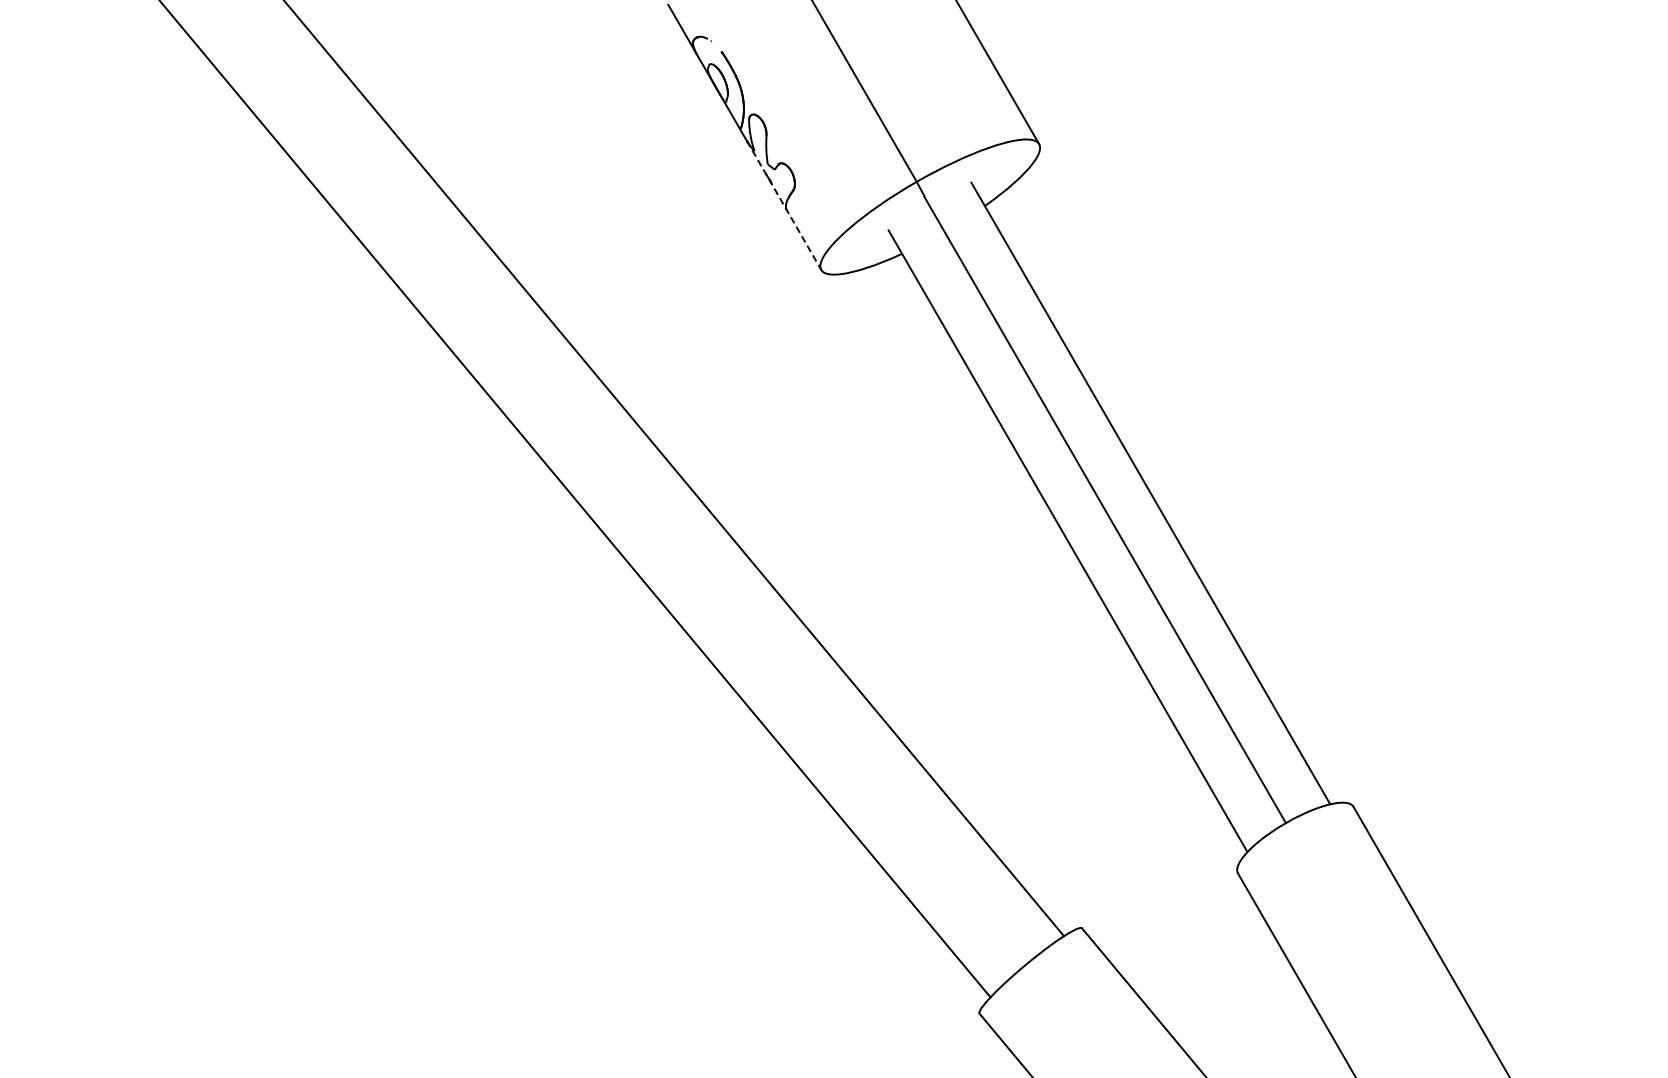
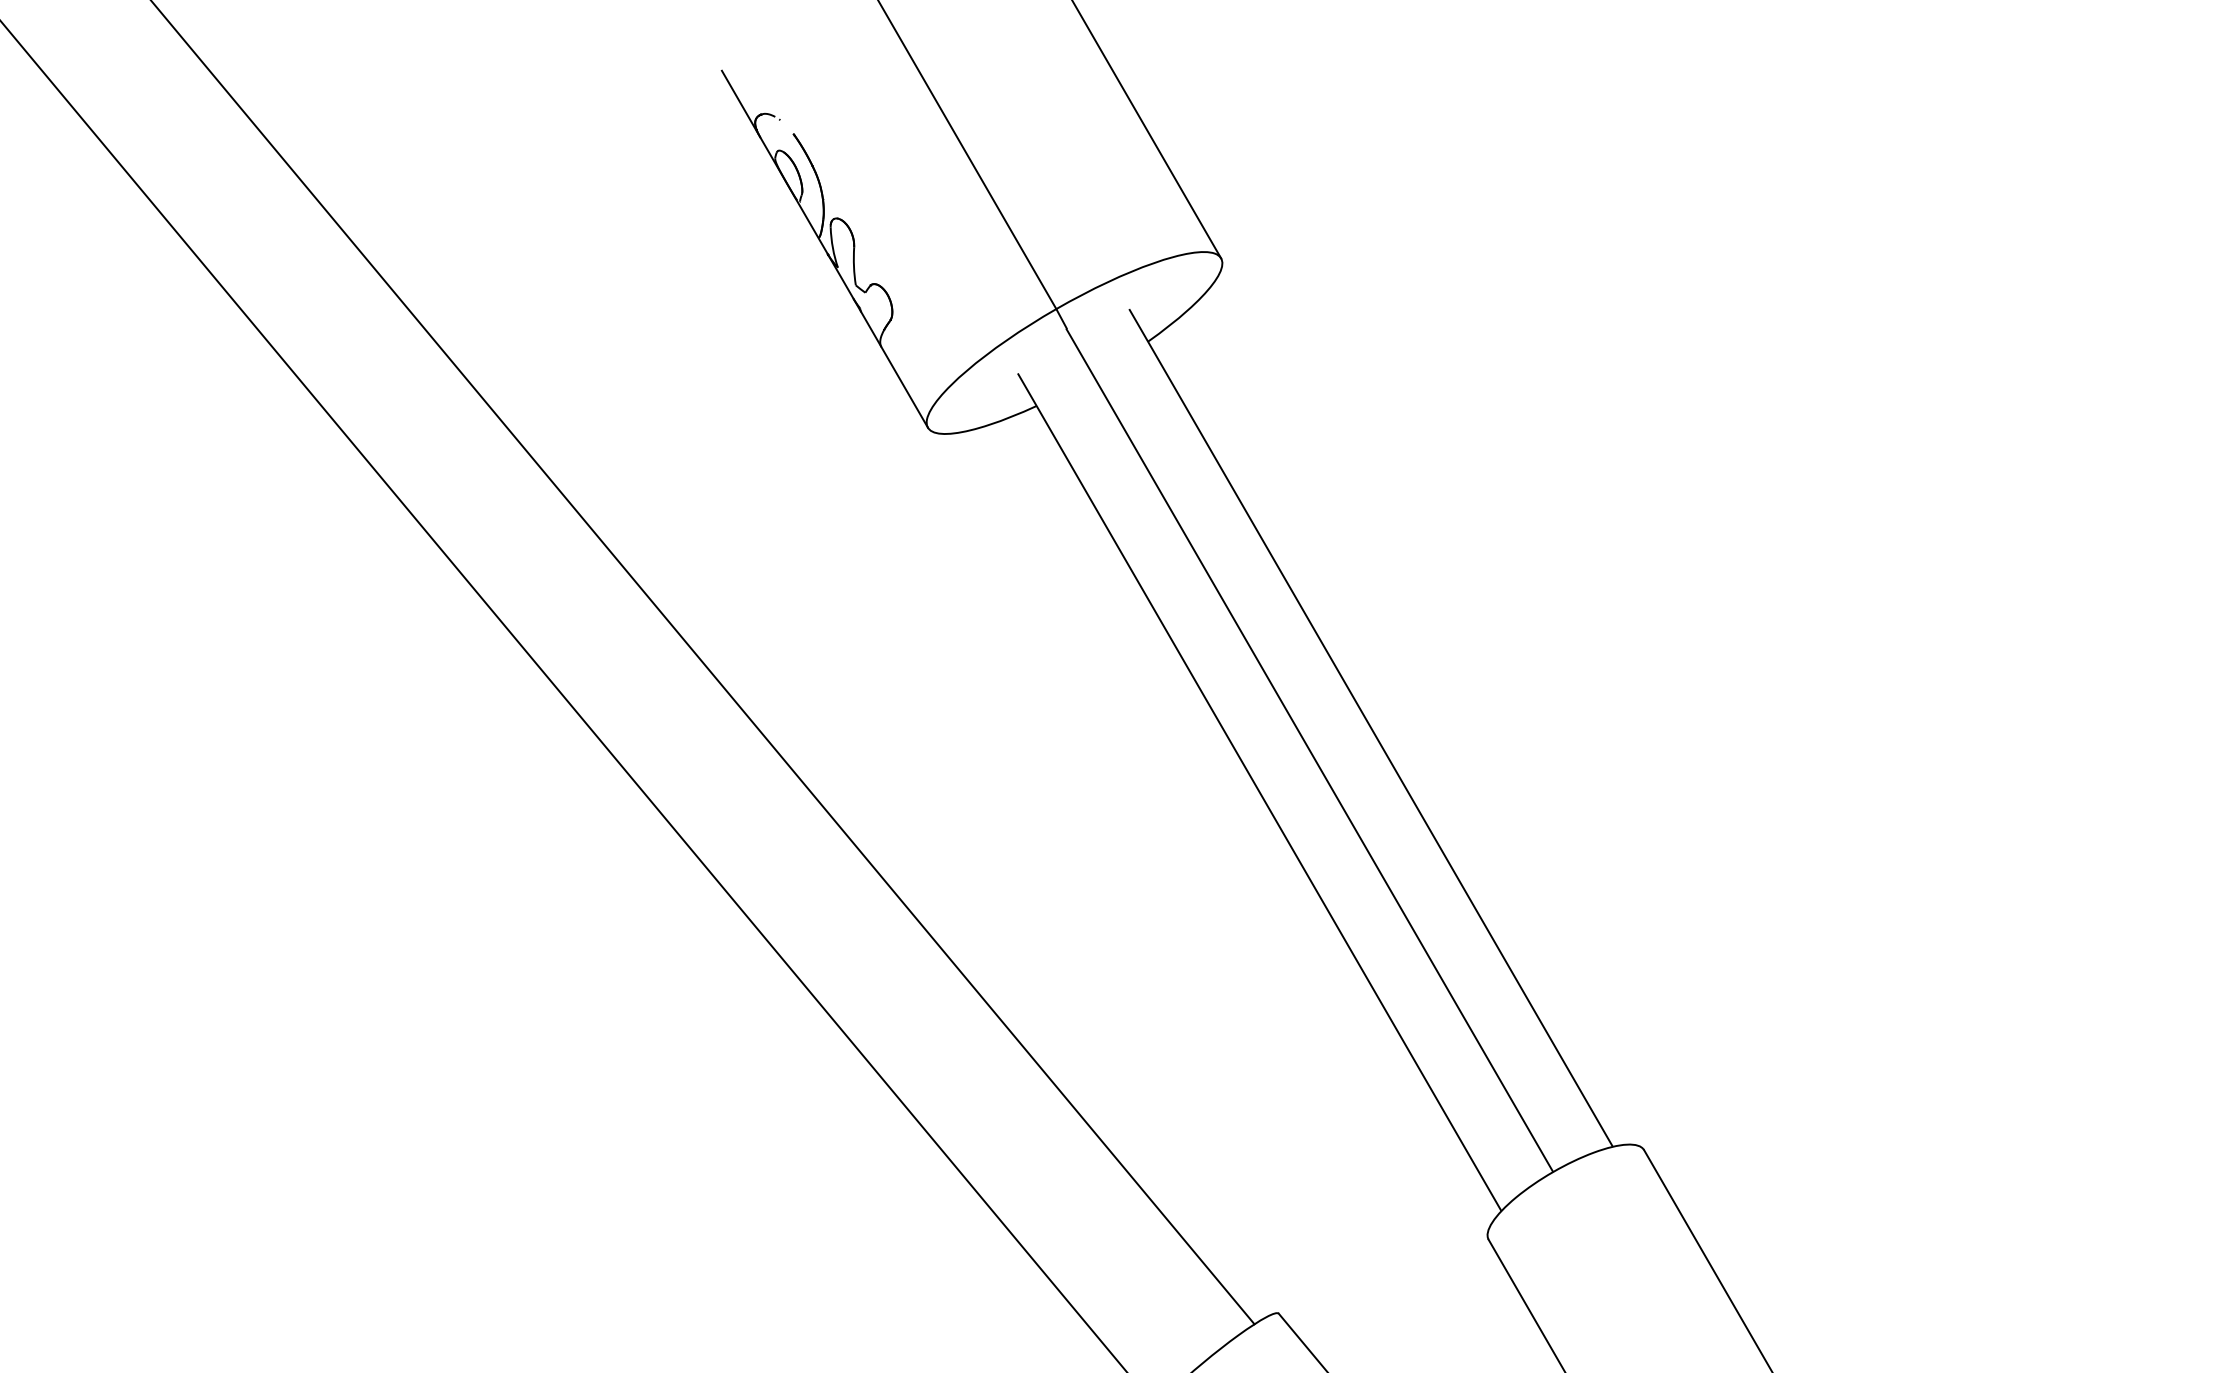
line: (784, 205) -> (878, 340), dashed -> solid

